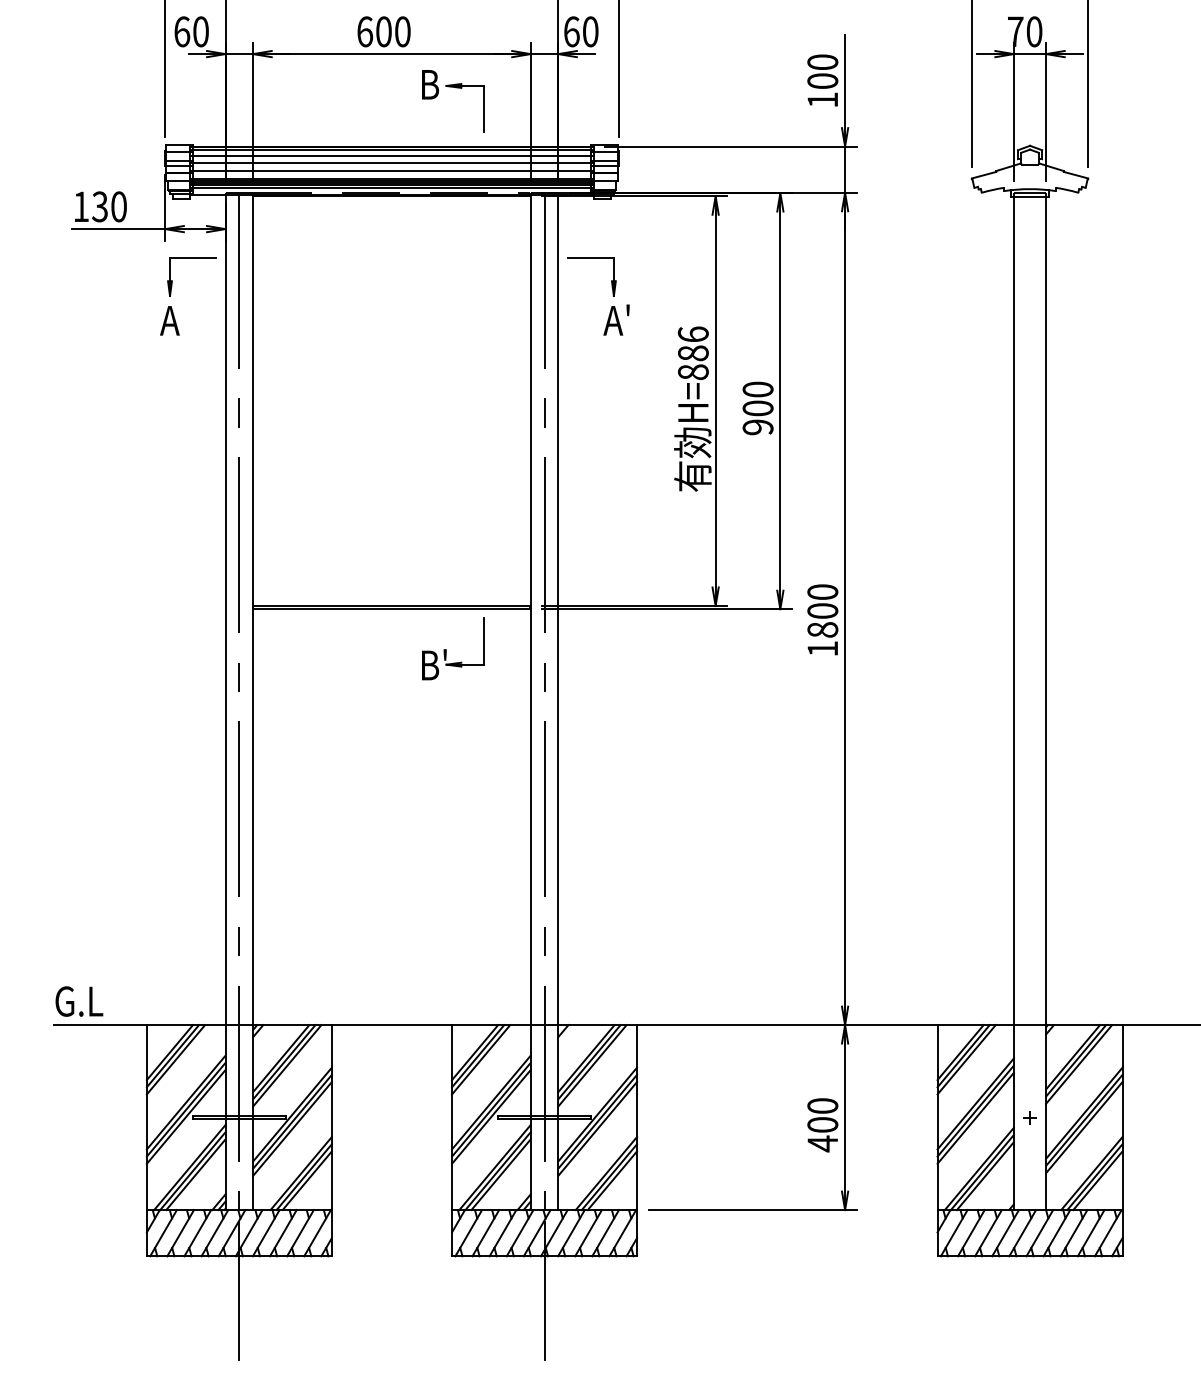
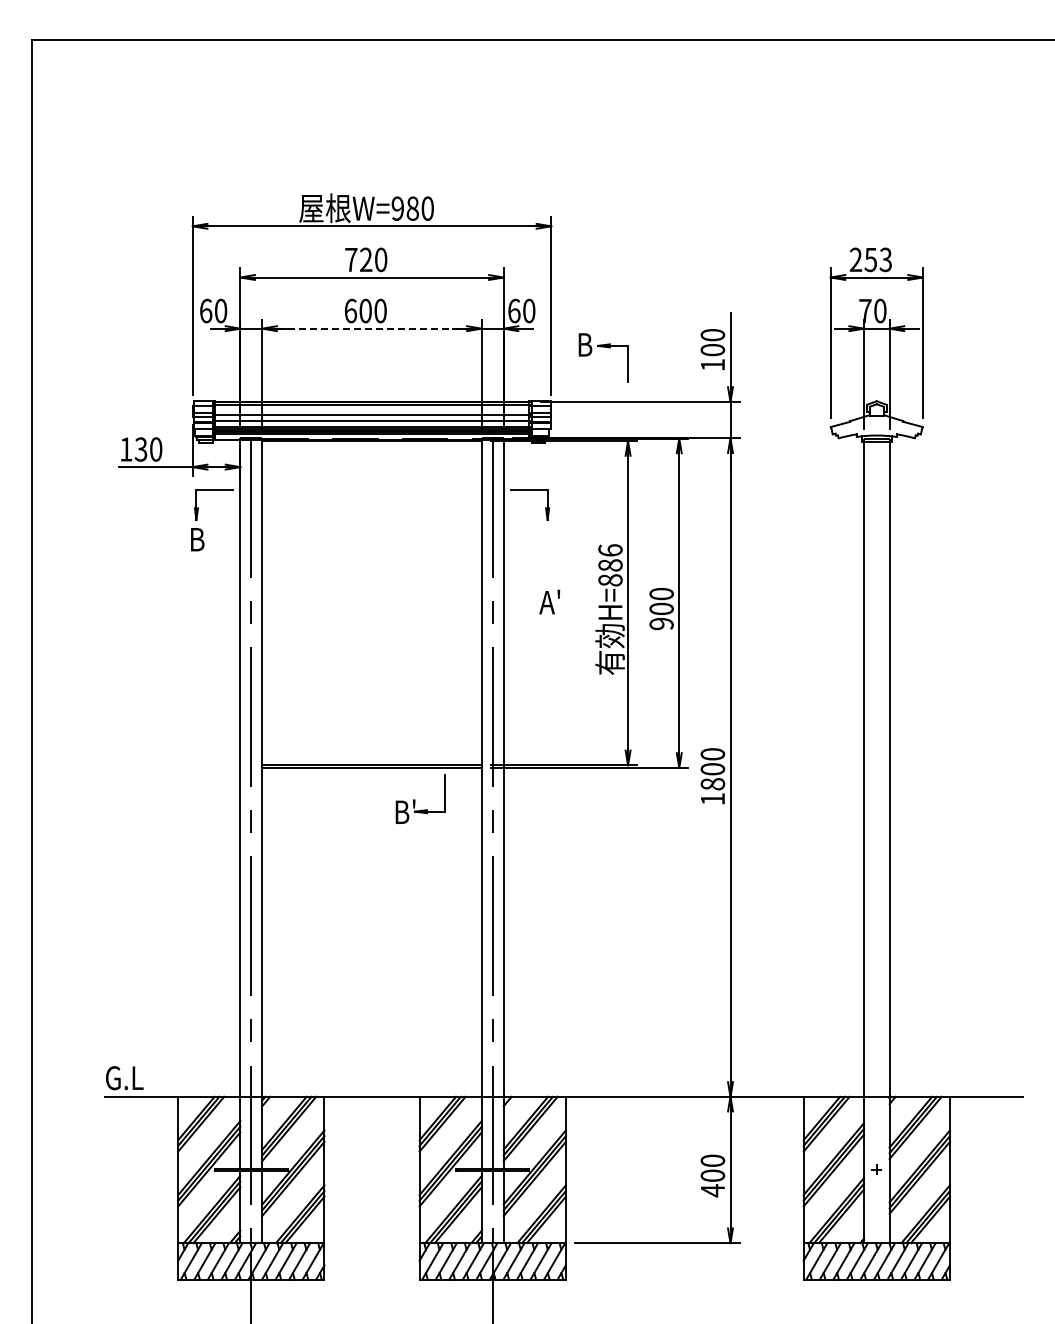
line: (392, 53) -> (372, 328), solid -> dashed
part: (453, 88) -> (603, 347), moved
line: (391, 156) -> (371, 409), removed
text: (616, 319) -> (549, 601), moved
text: (170, 320) -> (196, 539), A -> B

